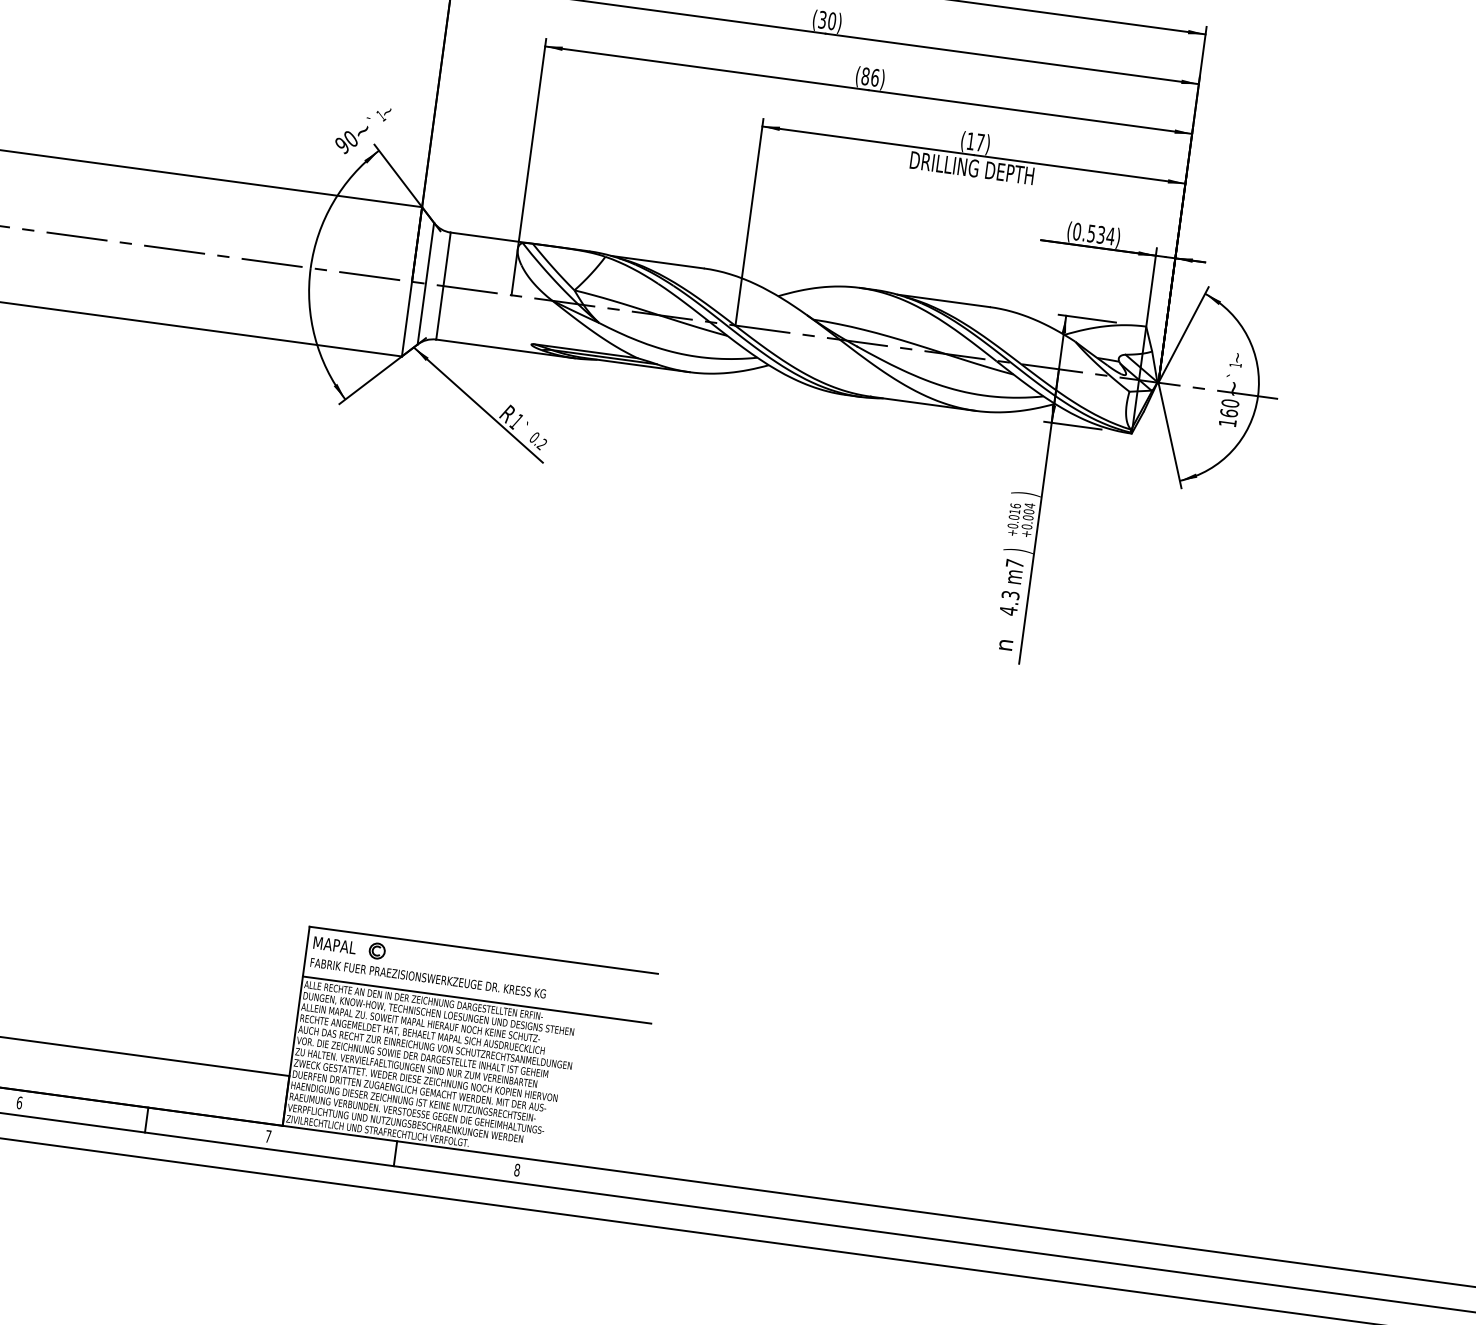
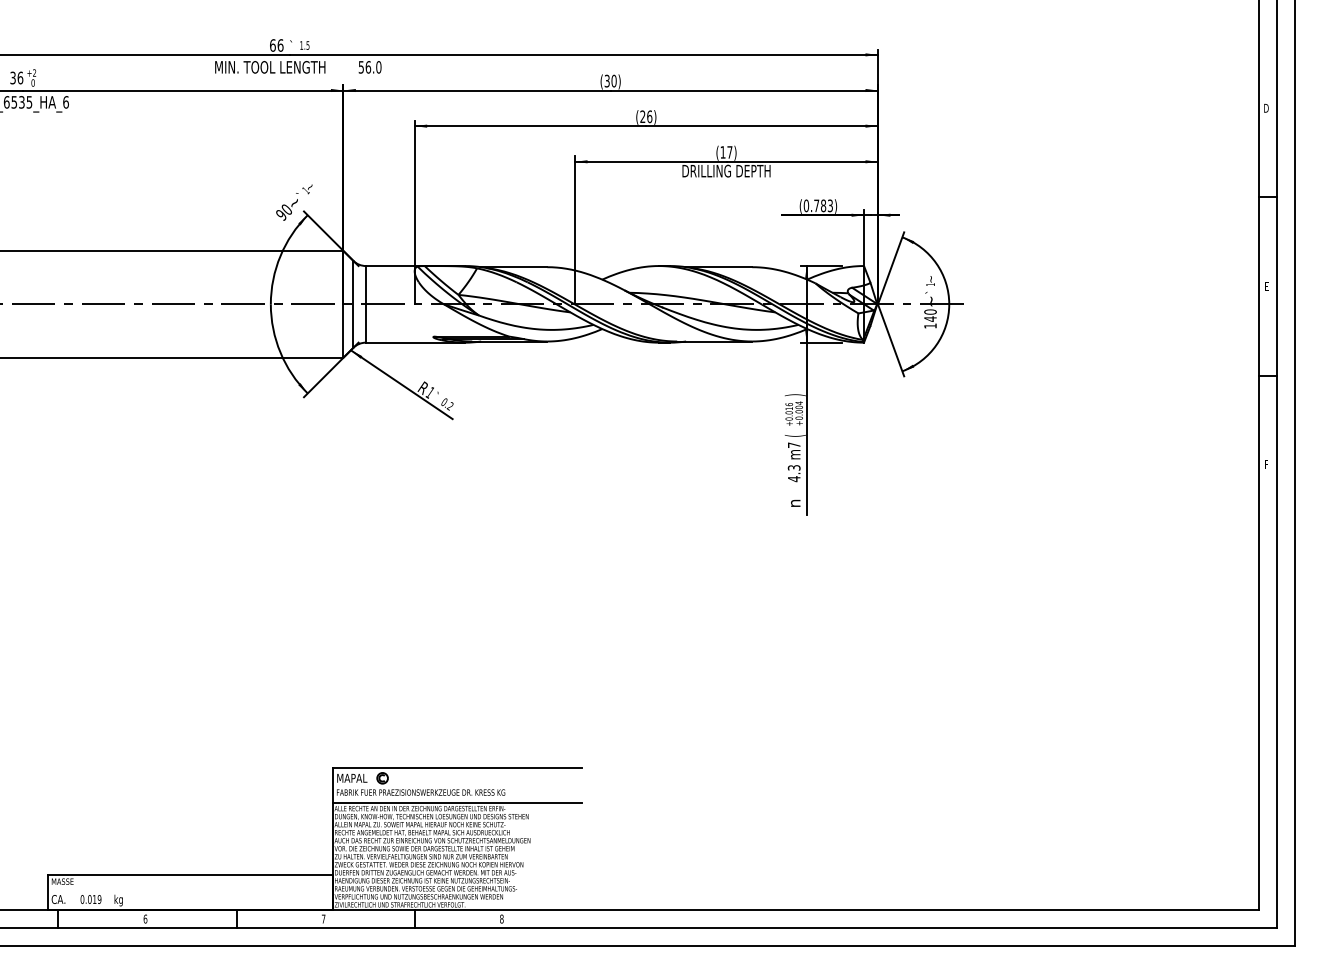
text: (865, 75) -> (642, 116), (86) -> (26)
text: (1101, 234) -> (823, 205), (0.534) -> (0.783)
text: (1229, 412) -> (930, 318), 160 -> 140
text: (1017, 550) -> (794, 435), ) -> (

